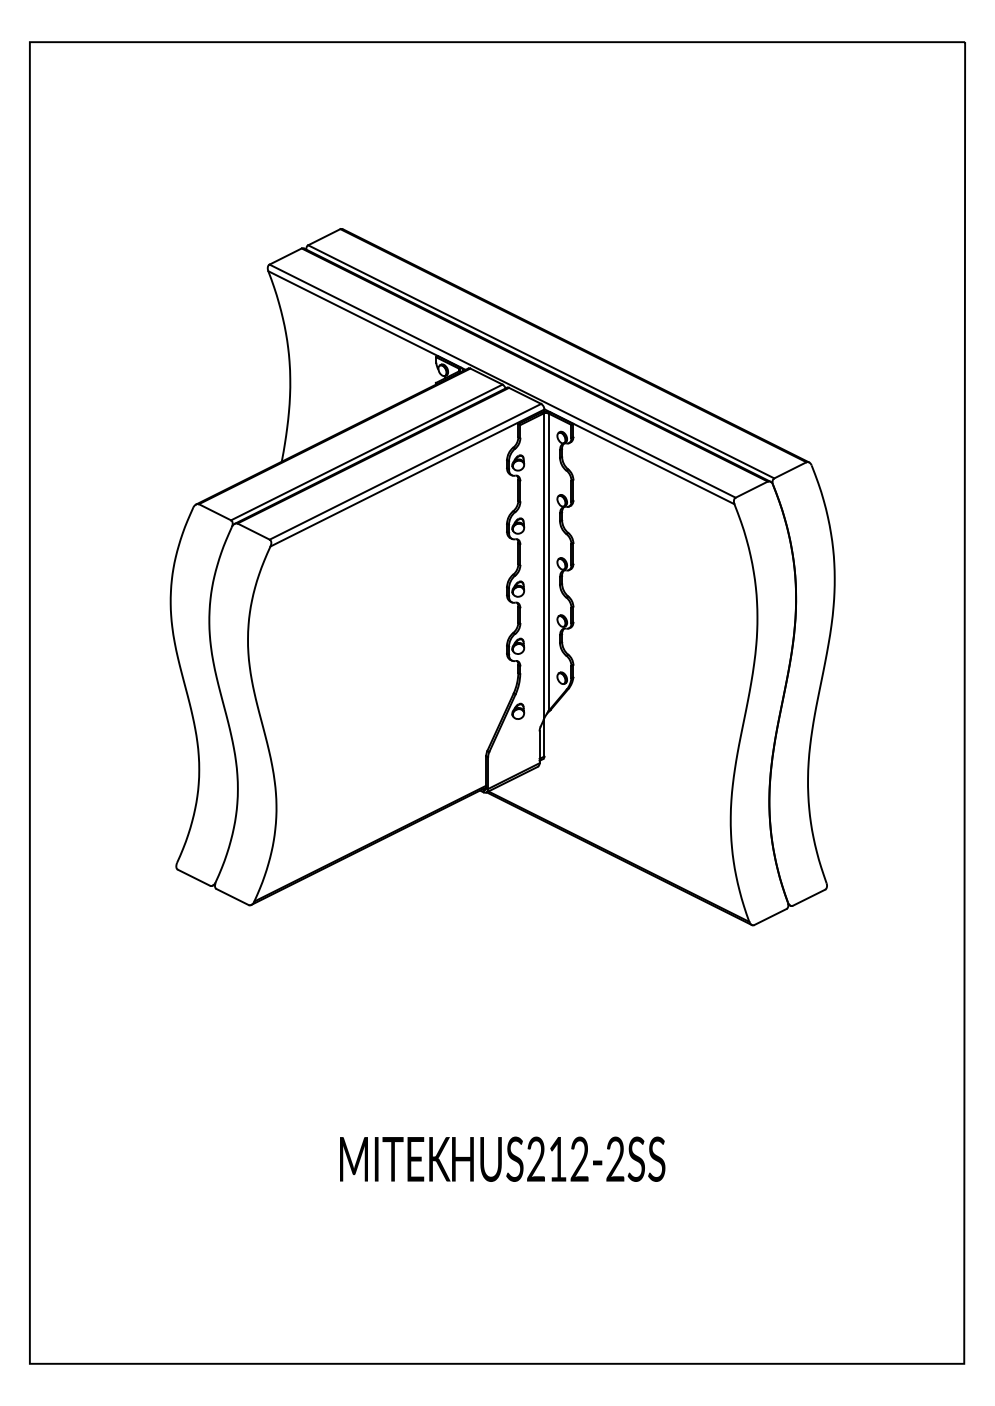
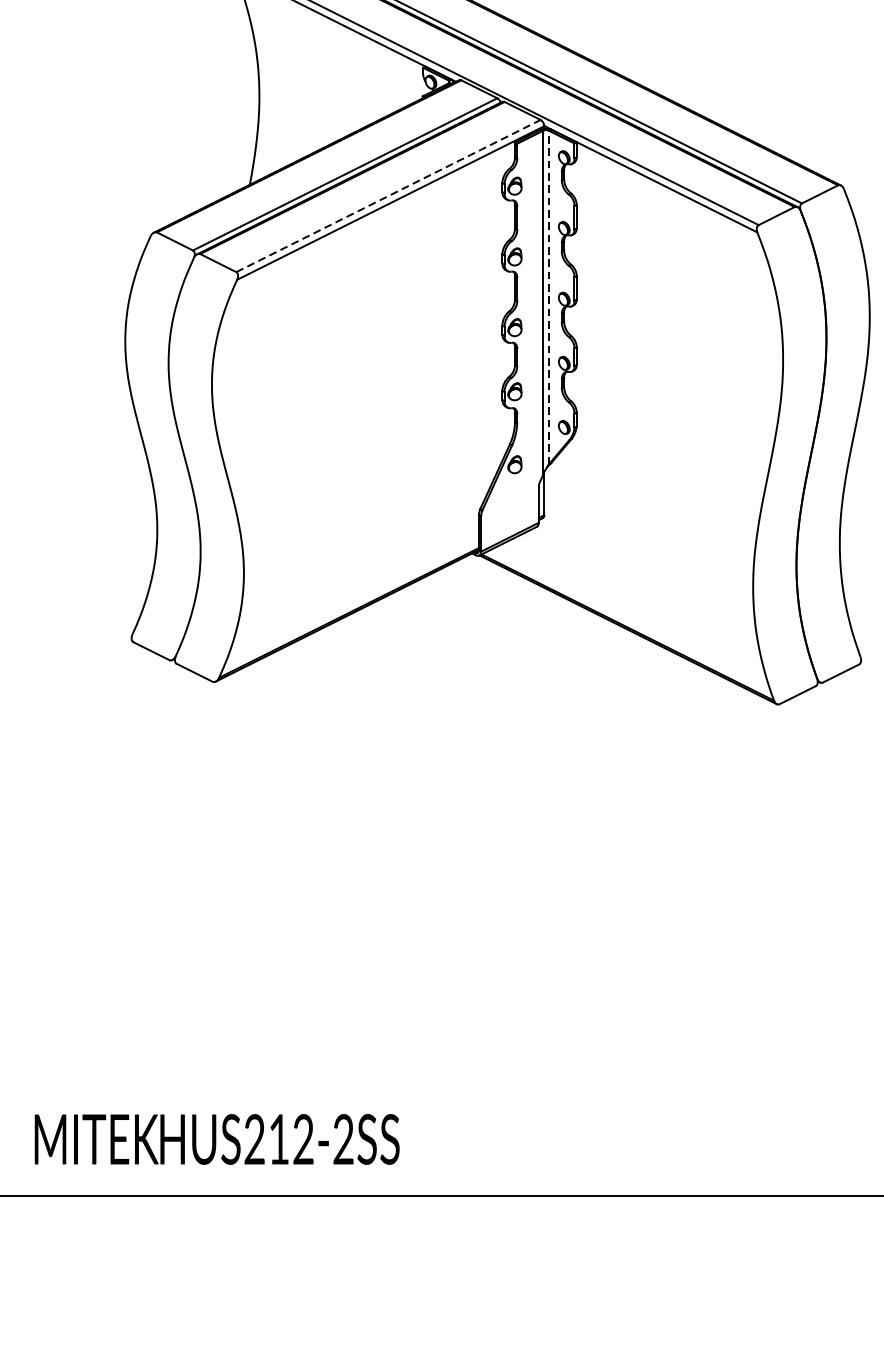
line: (405, 471) -> (388, 195), solid -> dashed
line: (548, 562) -> (548, 297), solid -> dashed
text: (502, 1158) -> (217, 1138), moved

